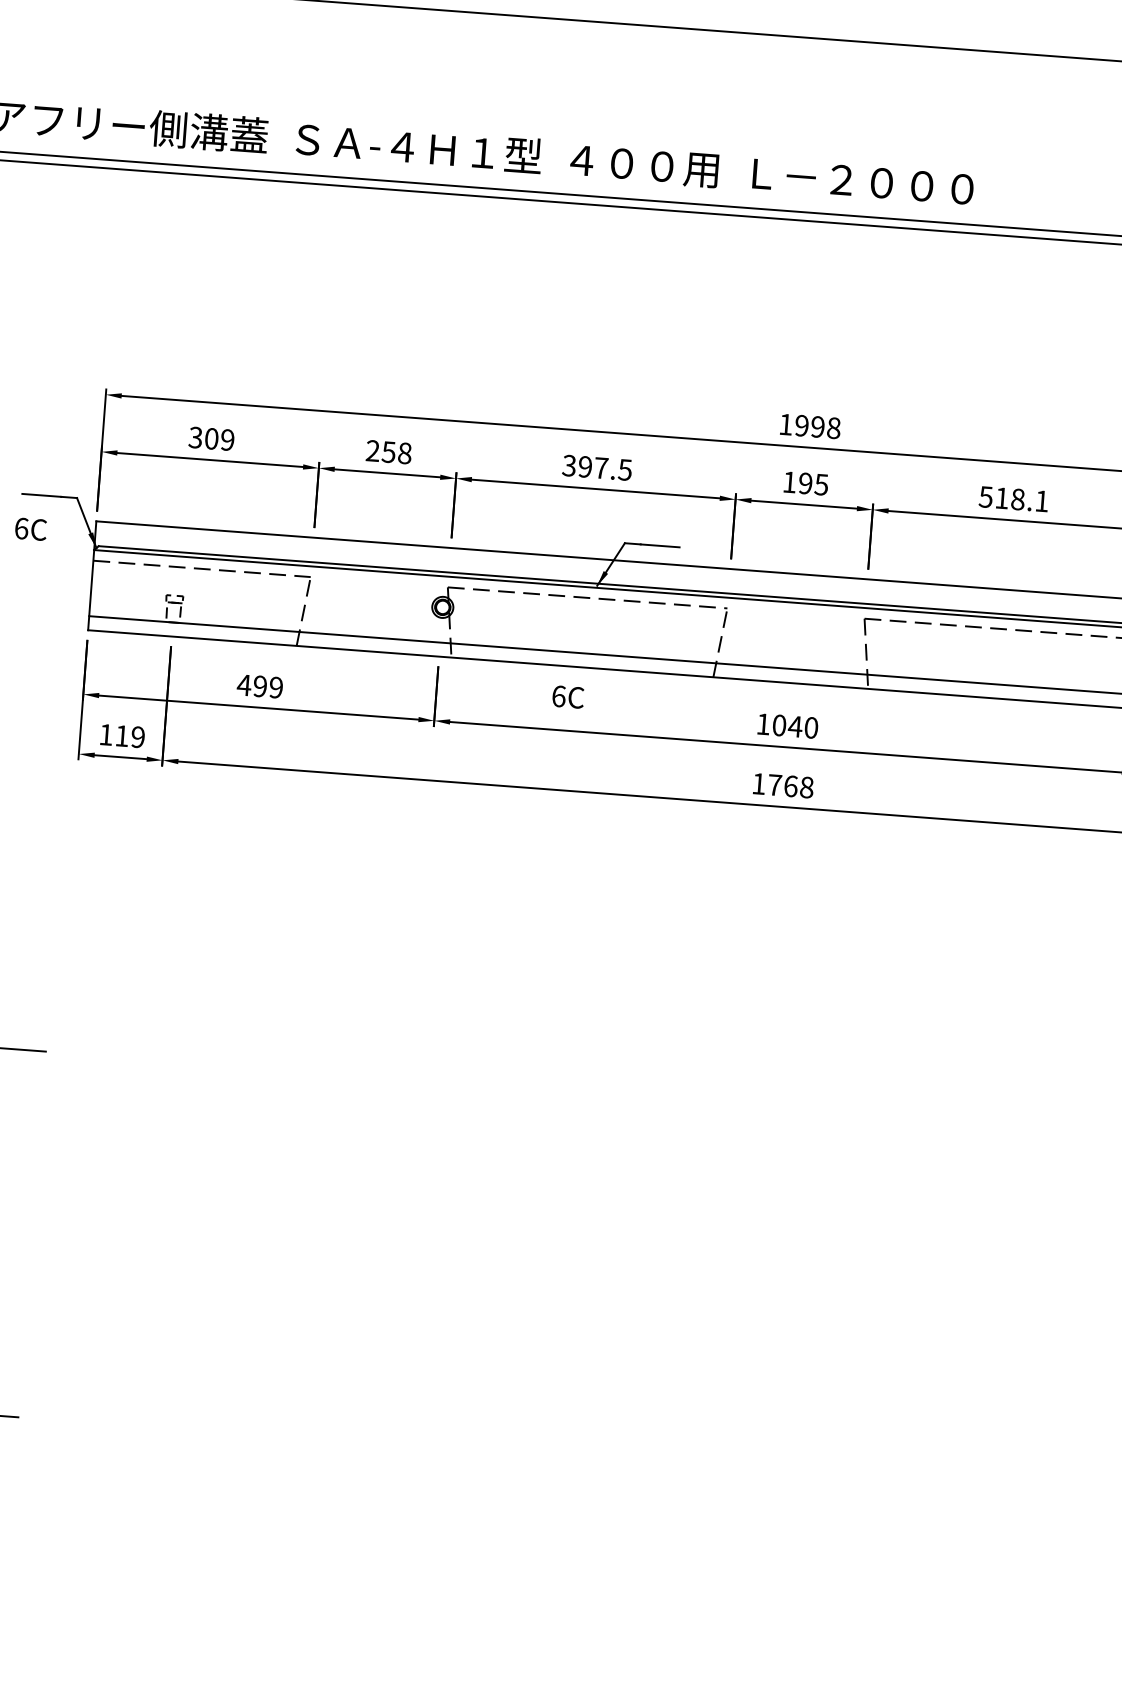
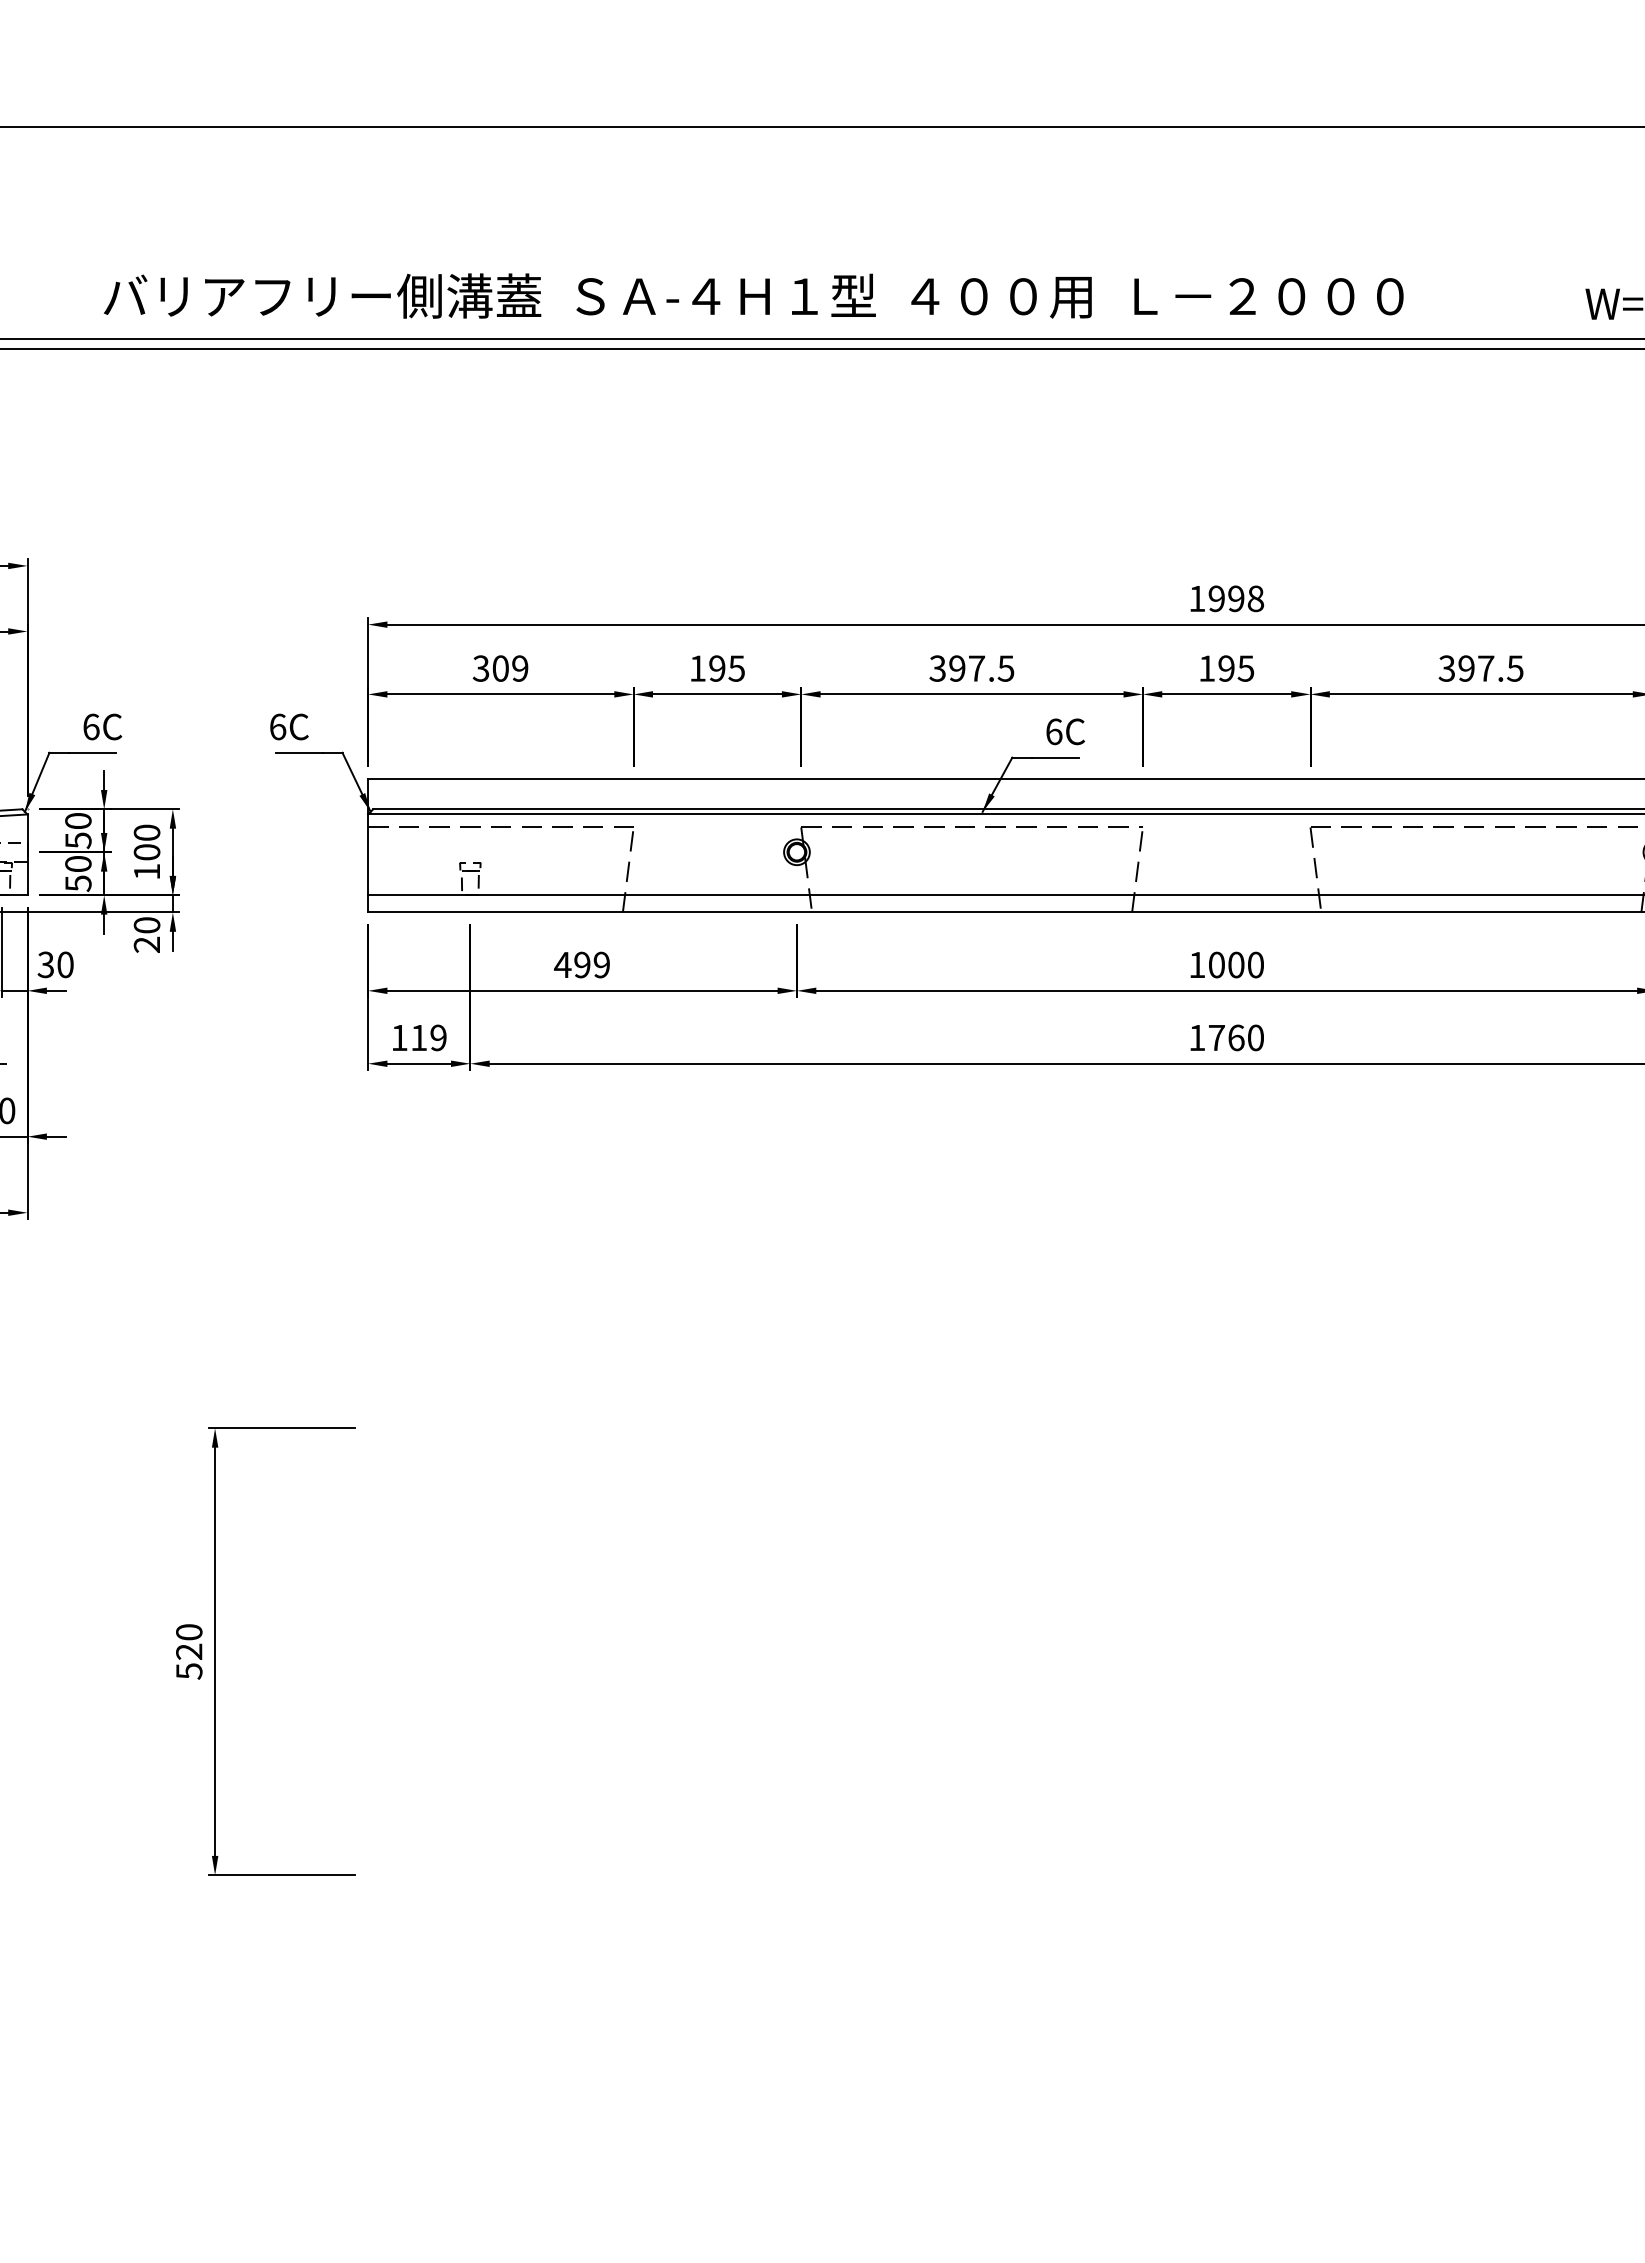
text: (389, 452) -> (717, 668), 258 -> 195
text: (1014, 499) -> (1481, 668), 518.1 -> 397.5
text: (31, 528) -> (289, 726), moved
text: (568, 696) -> (1065, 731), moved
text: (795, 726) -> (1236, 964), 1040 -> 1000
text: (806, 788) -> (1255, 1038), 1768 -> 1760

